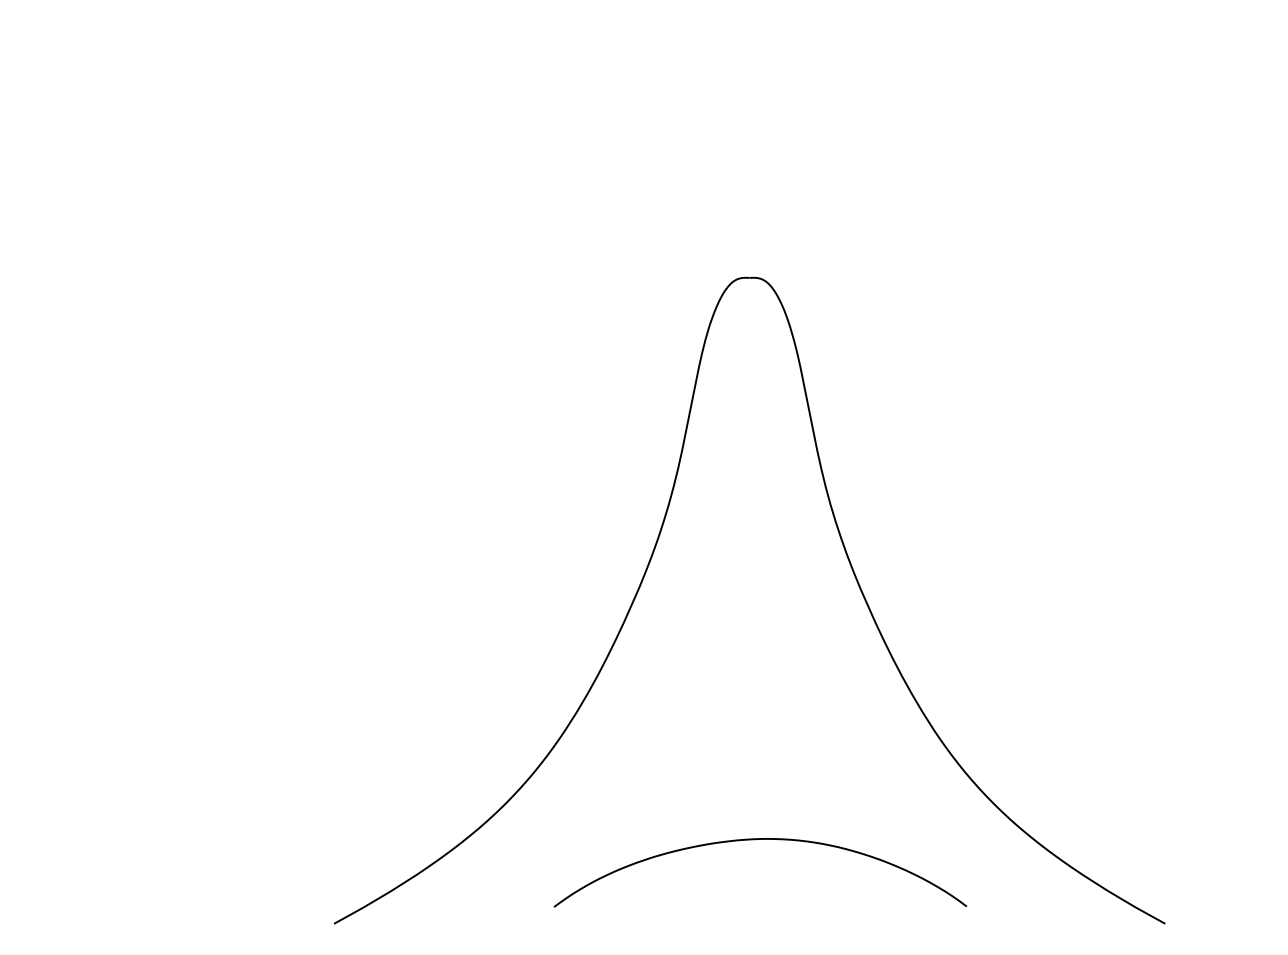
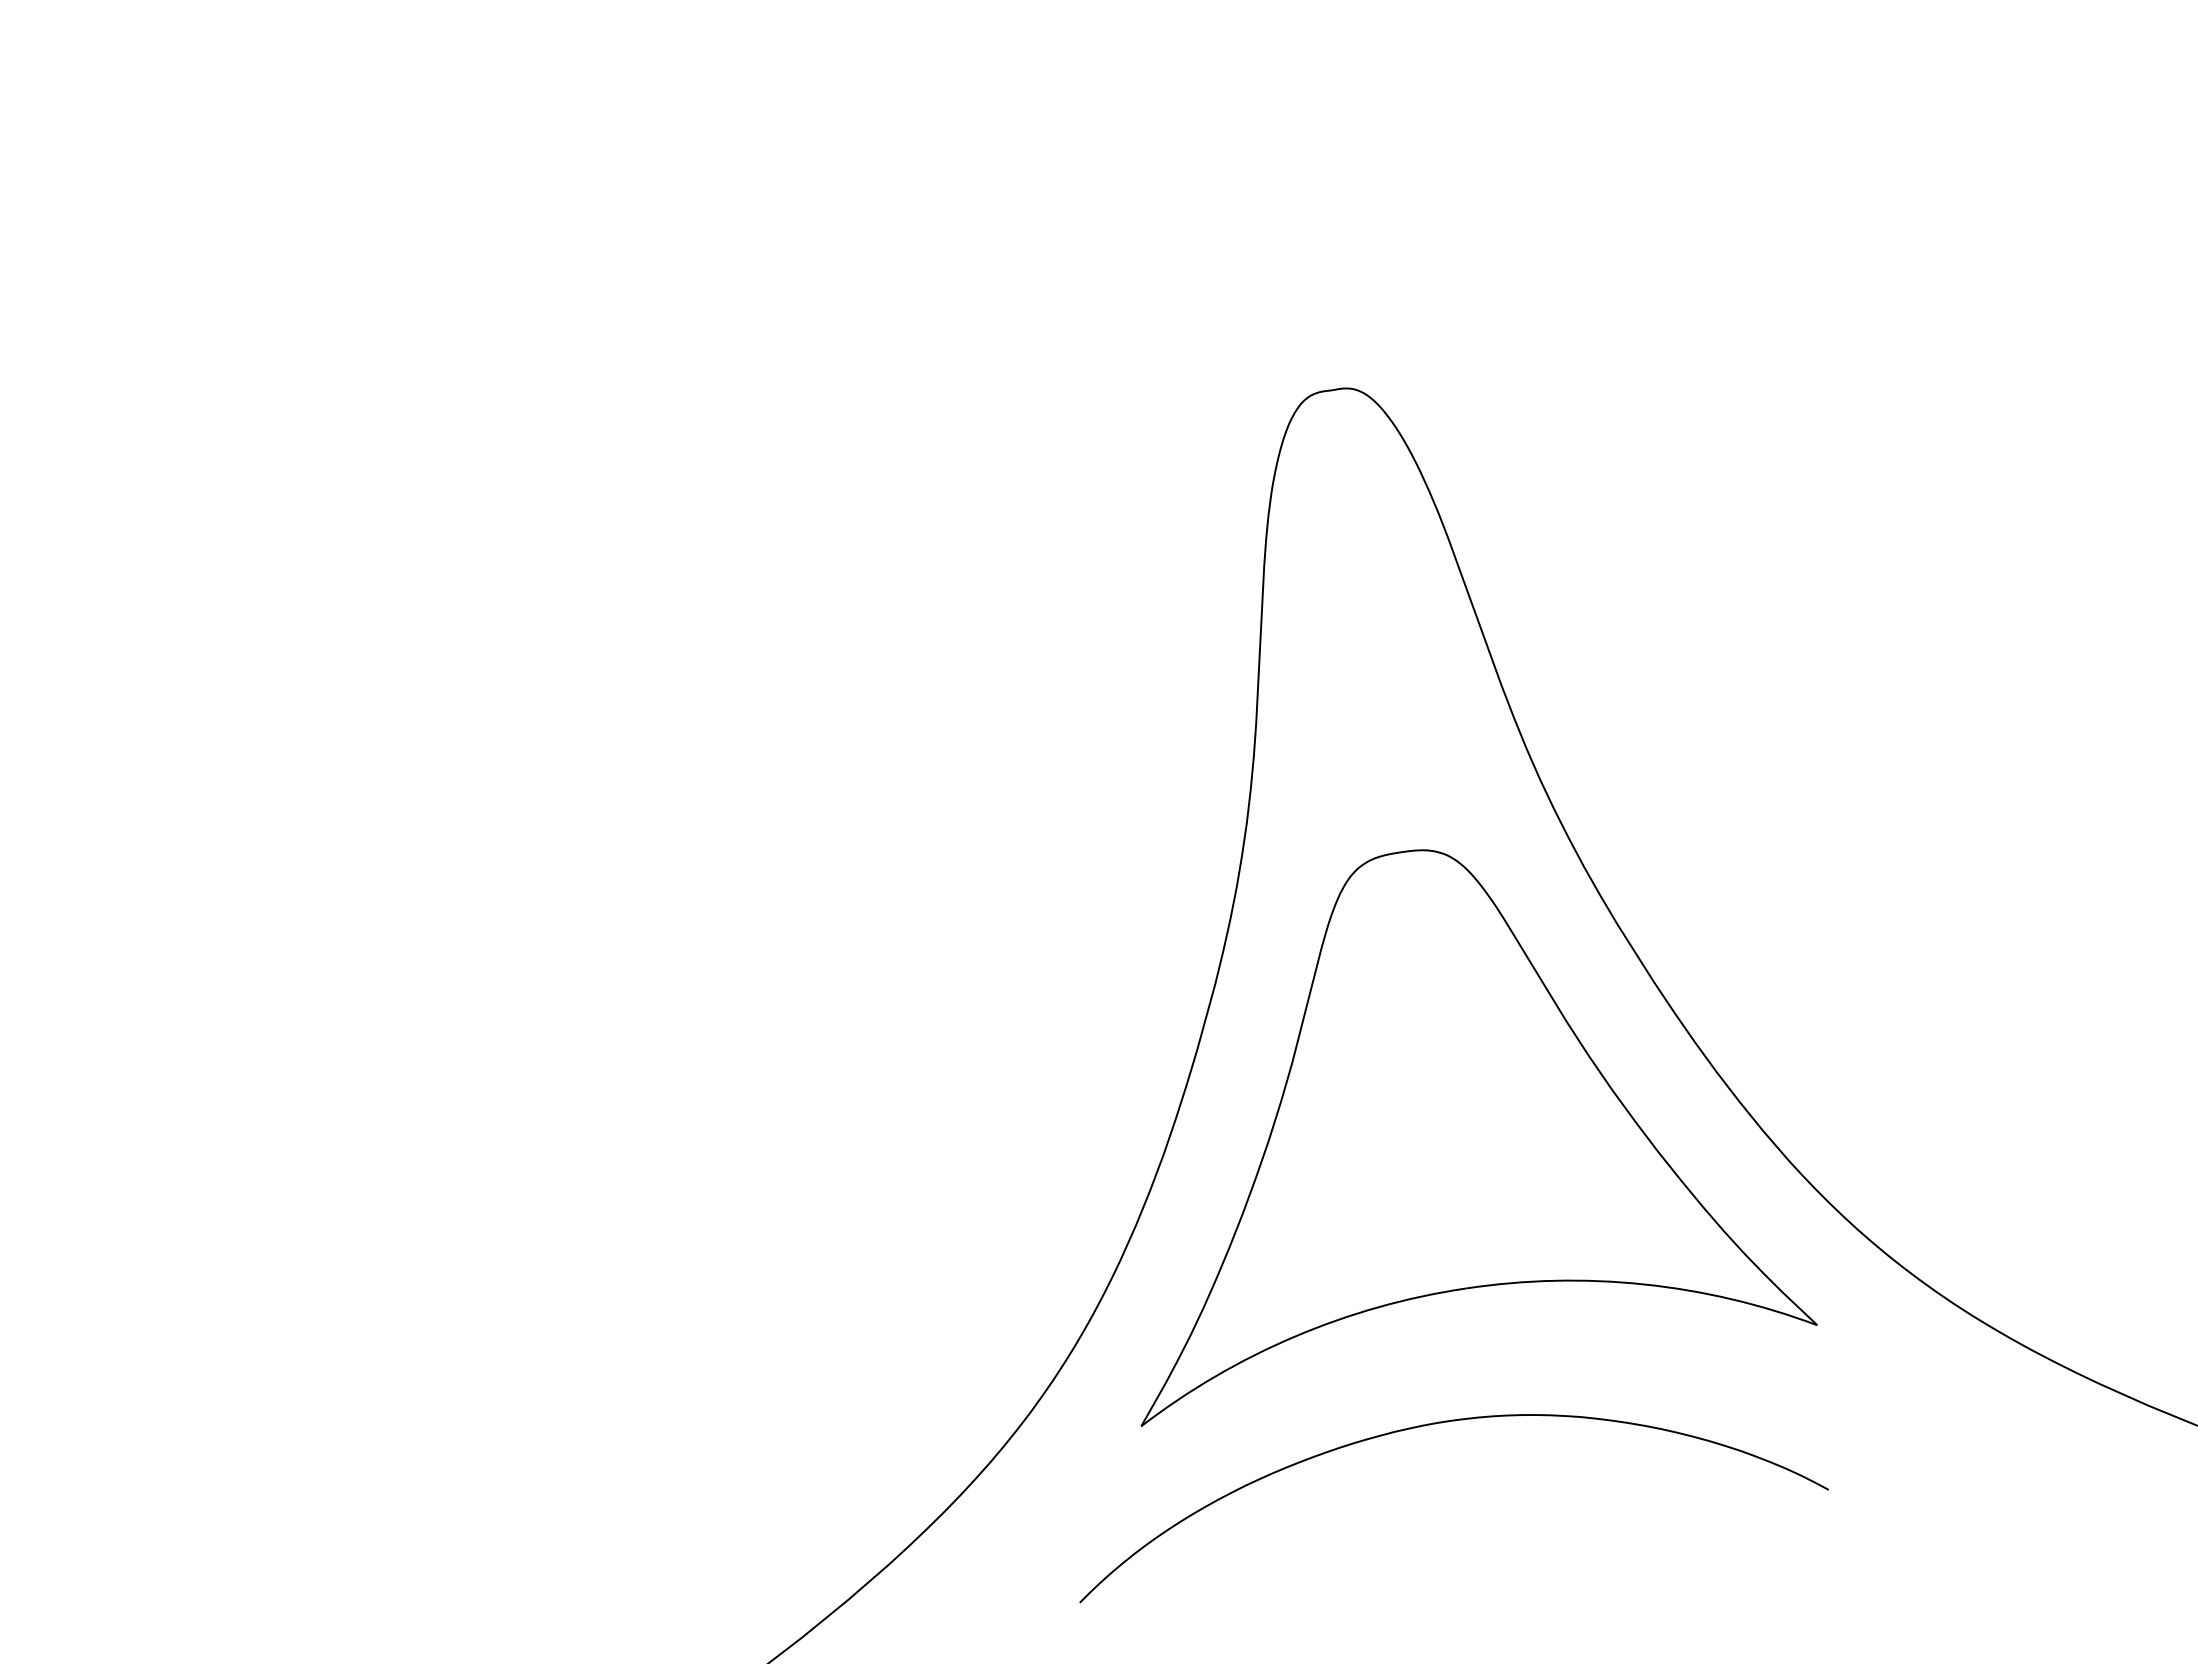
part: (749, 676) -> (1439, 1113), added
curve: (755, 840) -> (1427, 1427), moved

